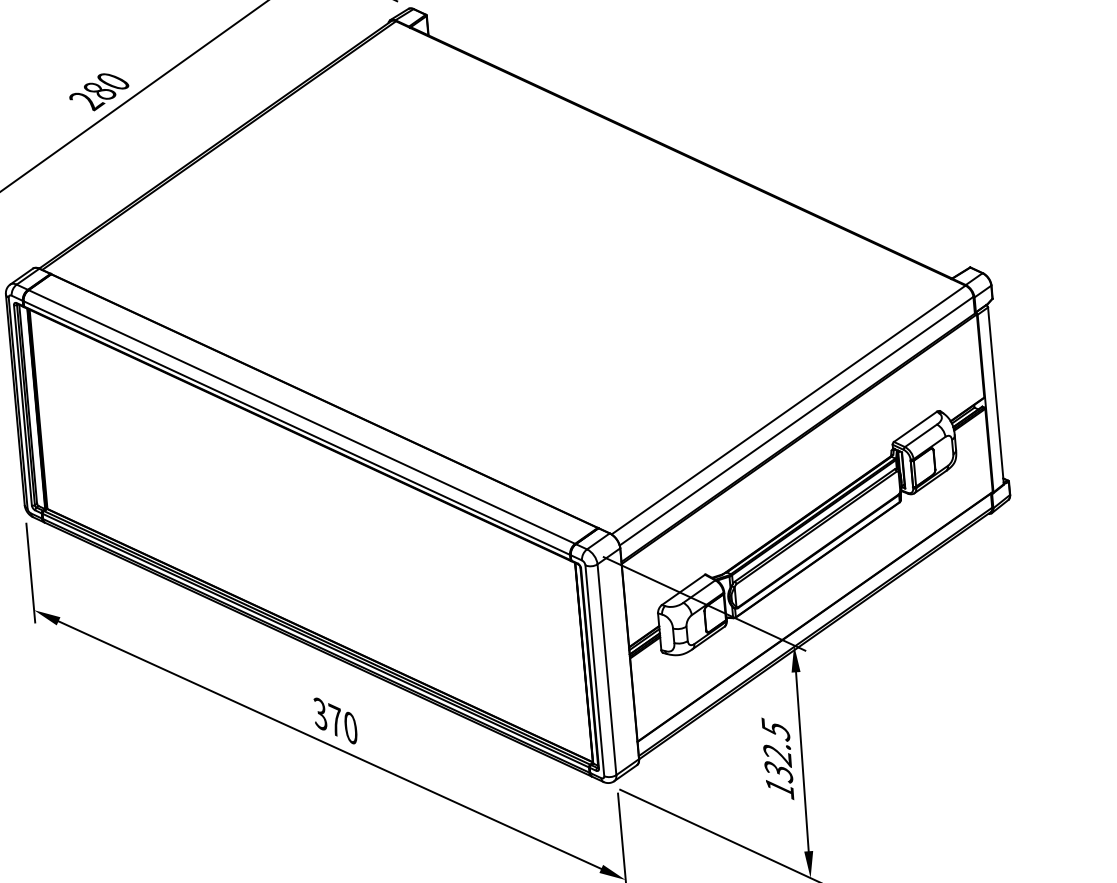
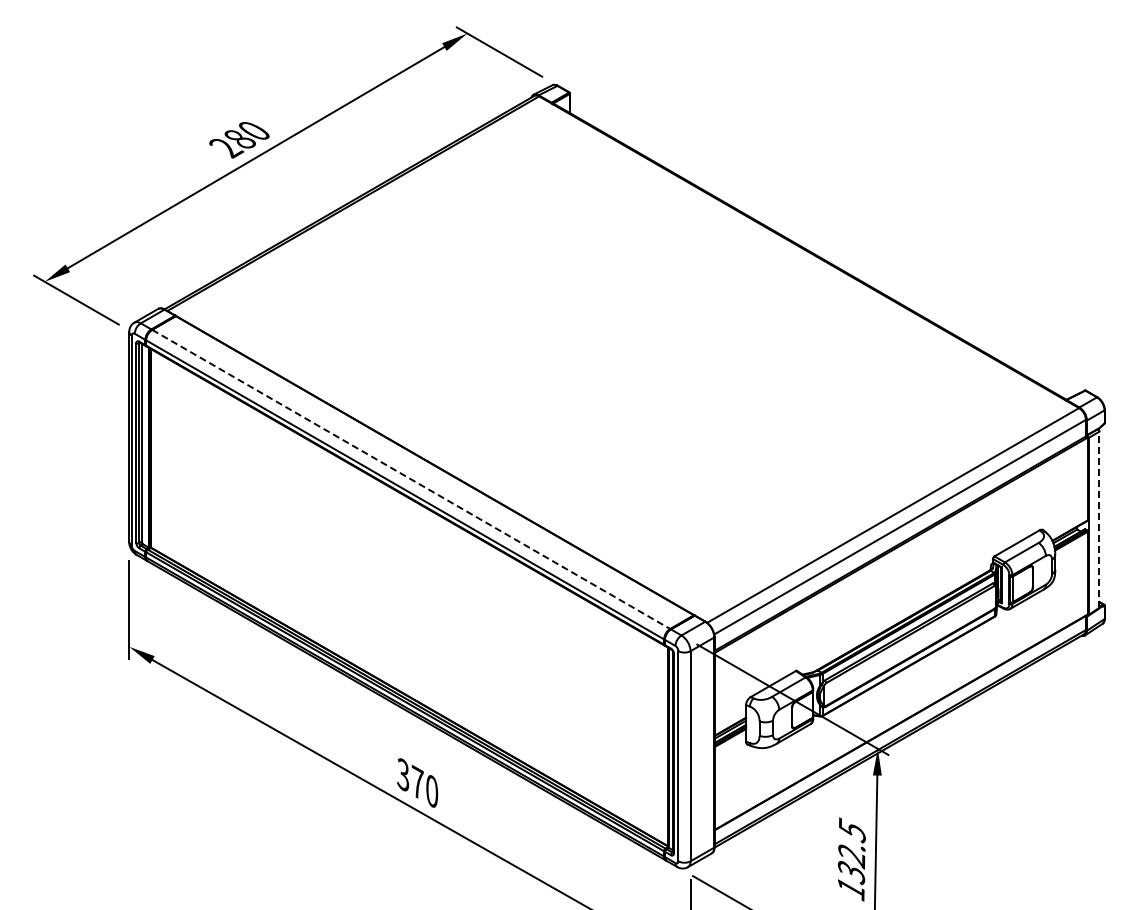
line: (995, 395) -> (1099, 519), solid -> dashed
line: (302, 417) -> (411, 479), solid -> dashed

